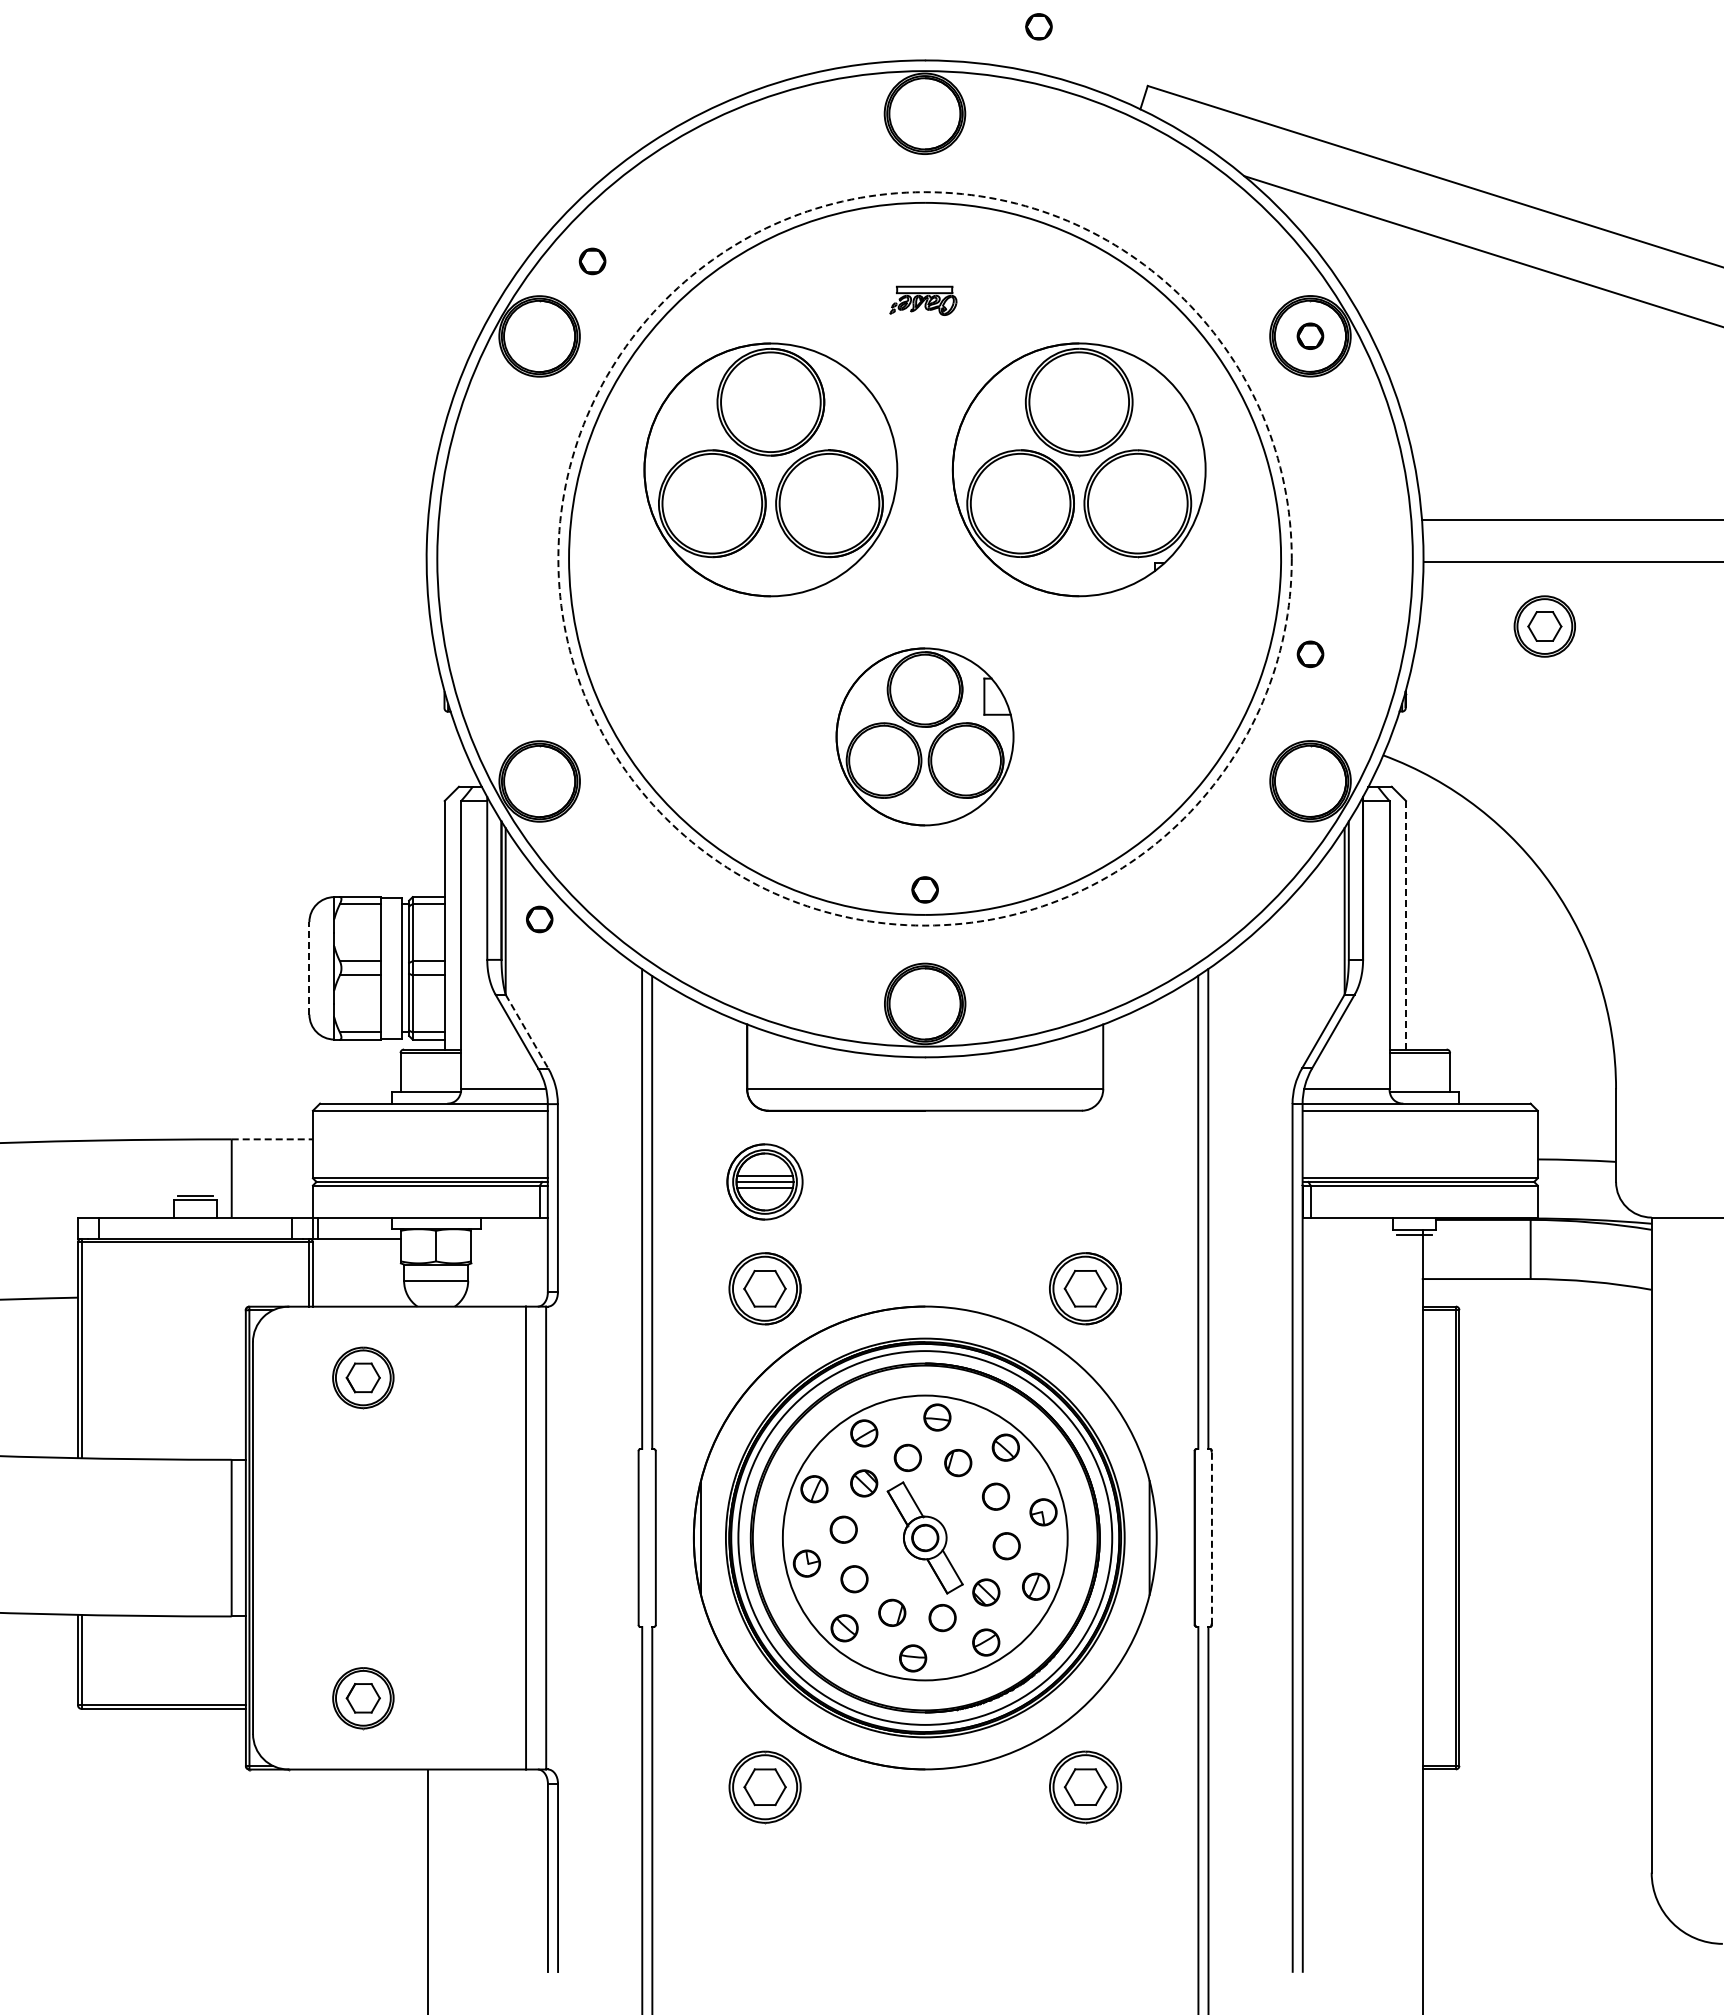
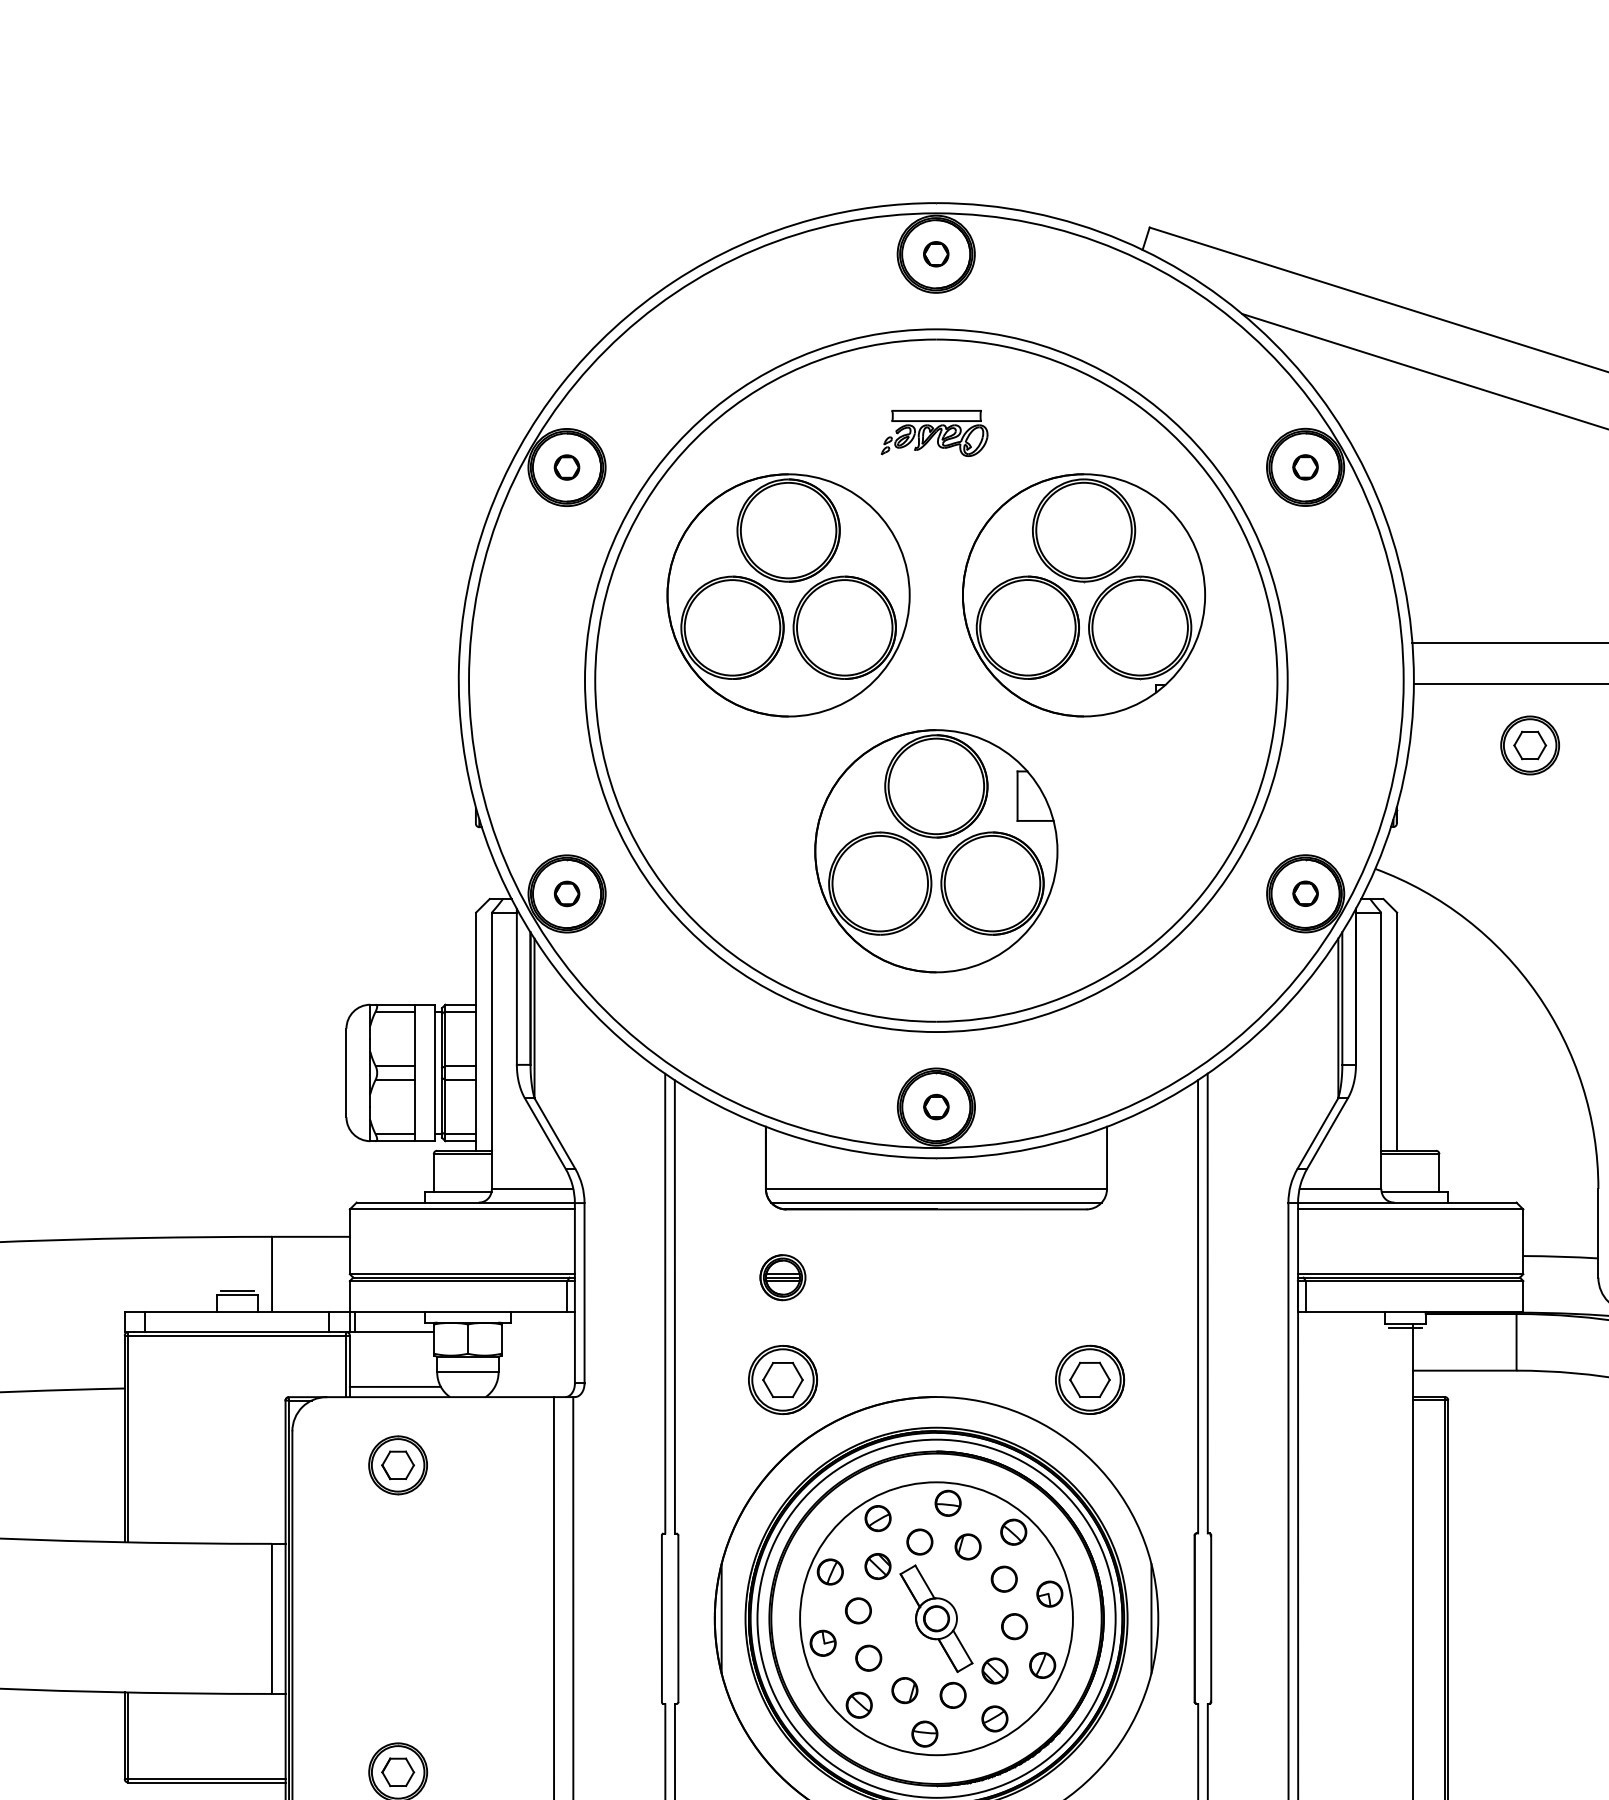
part: (1038, 26) -> (935, 253), moved
part: (592, 261) -> (566, 467), moved
part: (923, 300) -> (934, 433), size x1.67
circle: (924, 558) -> (935, 680), dashed -> solid
part: (1310, 653) -> (1305, 893), moved
part: (924, 736) -> (935, 850), size x1.43
part: (924, 889) -> (935, 1106), moved
part: (539, 919) -> (566, 893), moved
line: (1406, 924) -> (1397, 1030), dashed -> solid
line: (309, 967) -> (346, 1072), dashed -> solid
line: (527, 1031) -> (555, 1133), dashed -> solid
line: (924, 1103) -> (935, 1202), added
line: (272, 1139) -> (311, 1236), dashed -> solid
part: (764, 1181) -> (782, 1277), size x0.62
line: (359, 1295) -> (394, 1386), added
line: (1211, 1537) -> (1210, 1618), dashed -> solid

